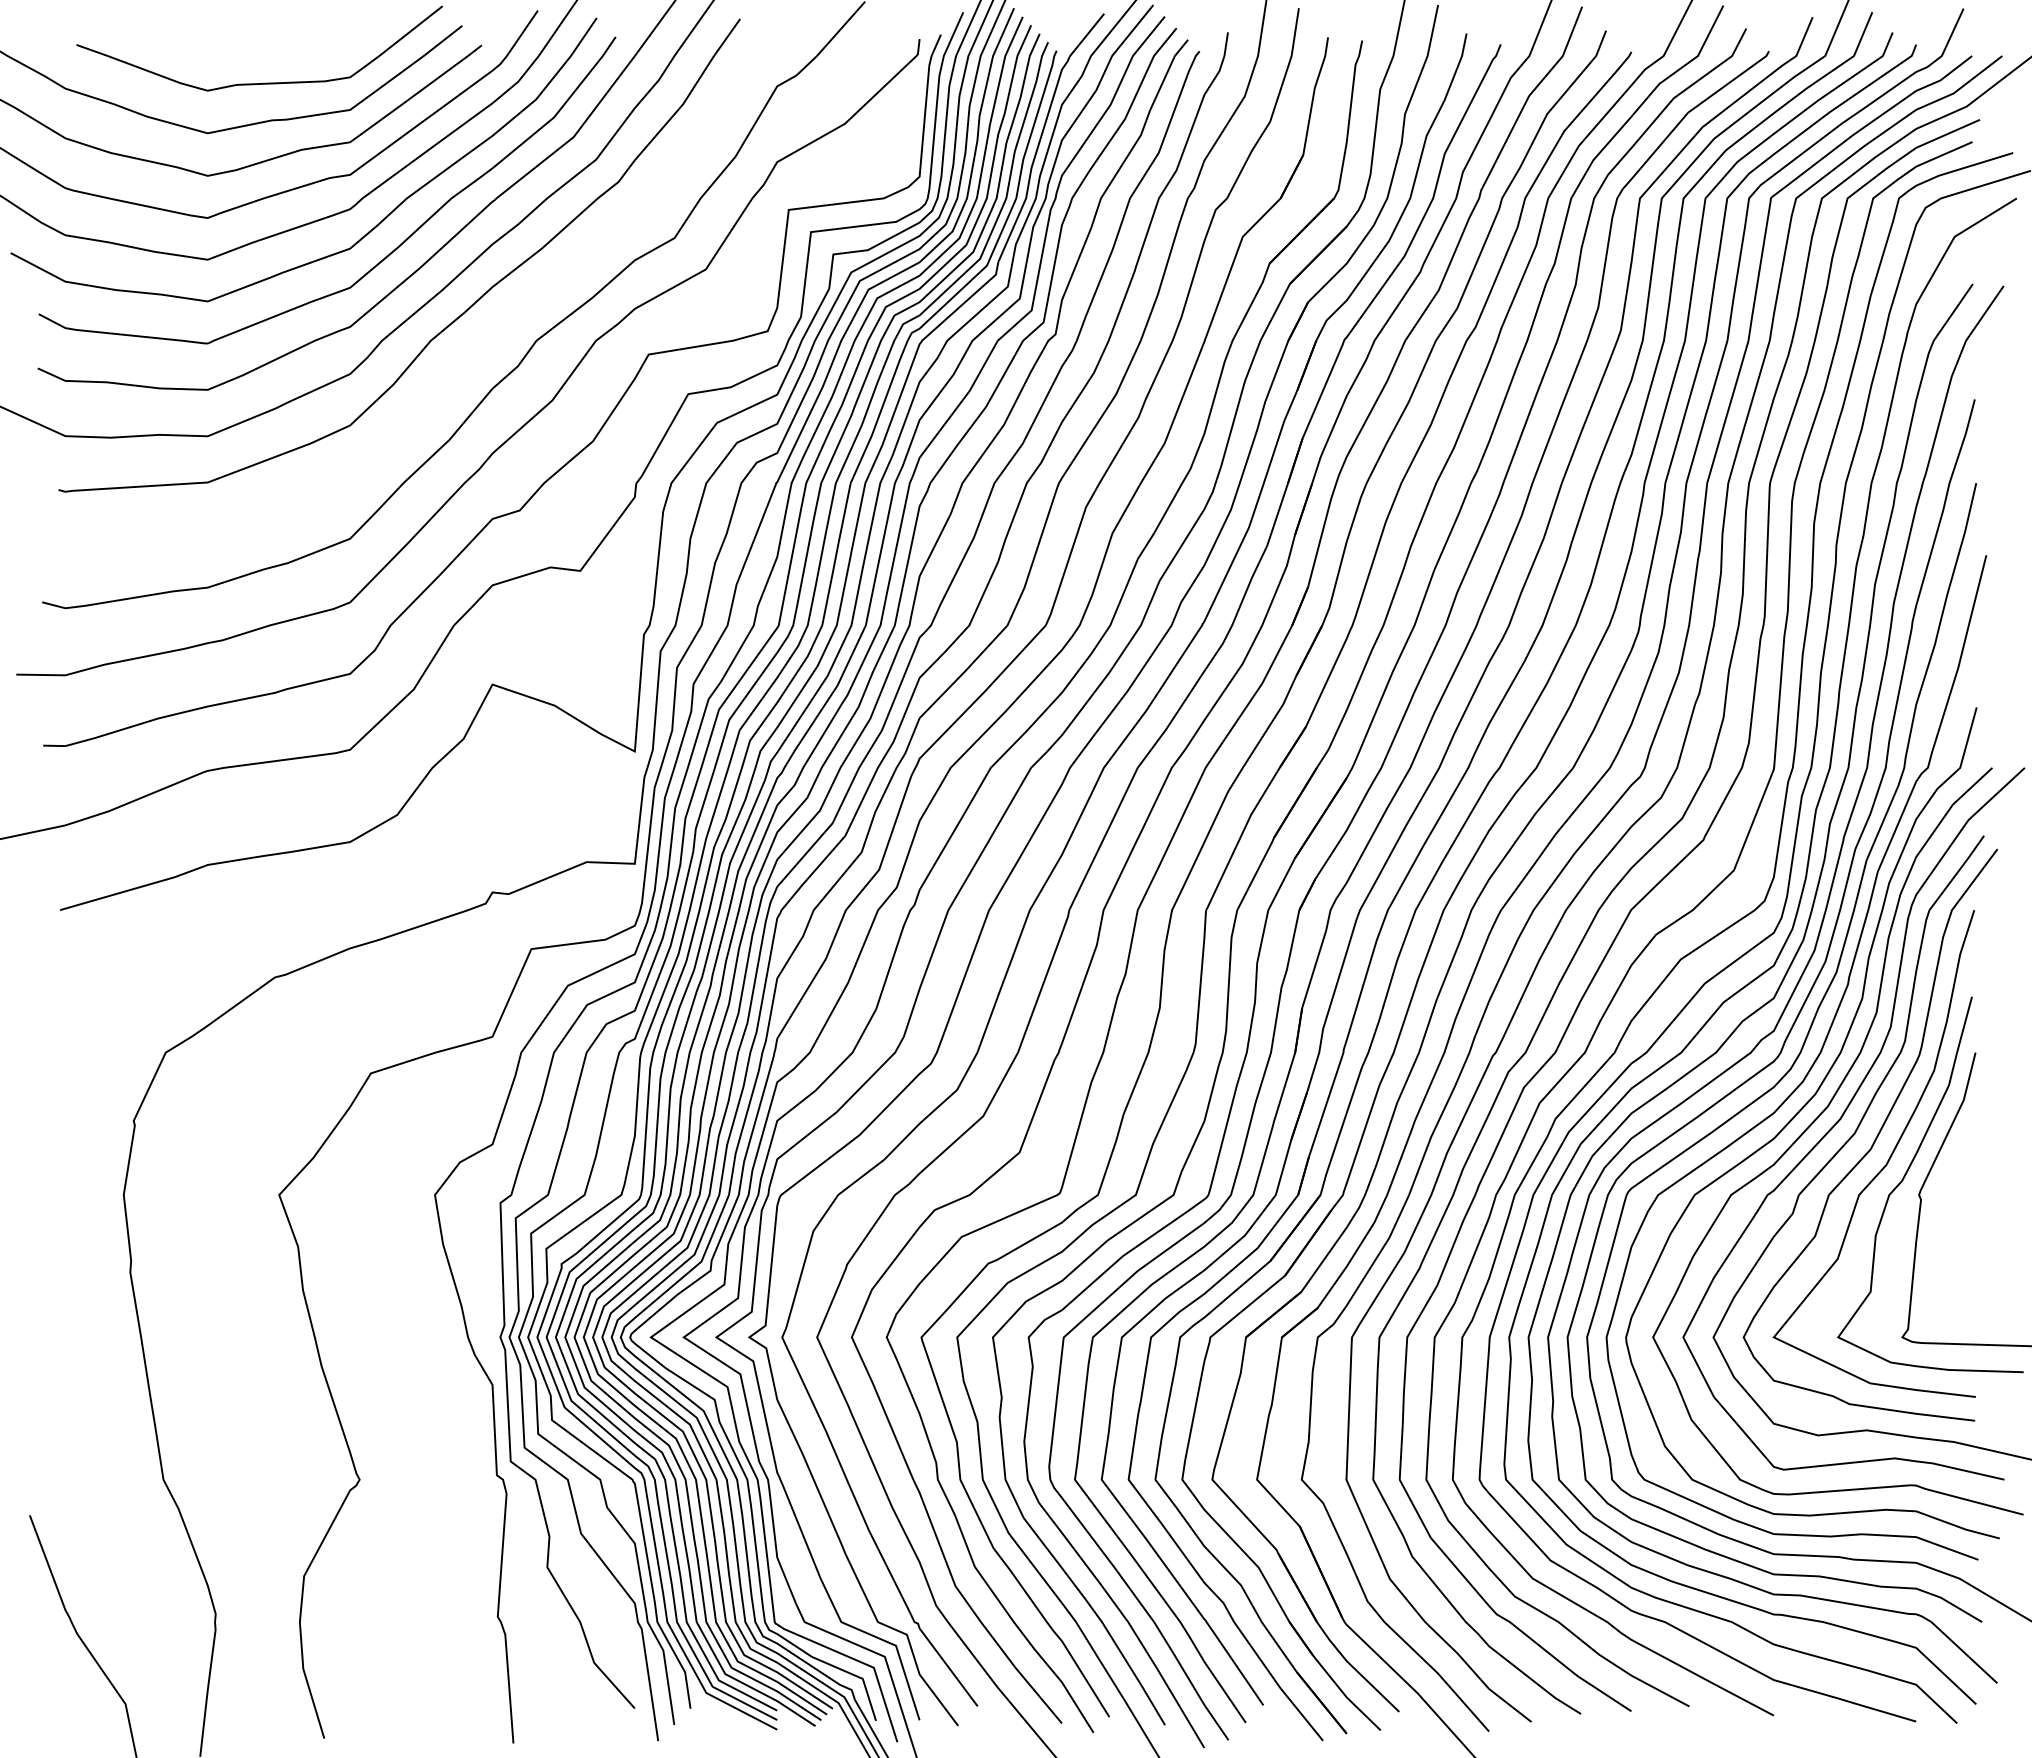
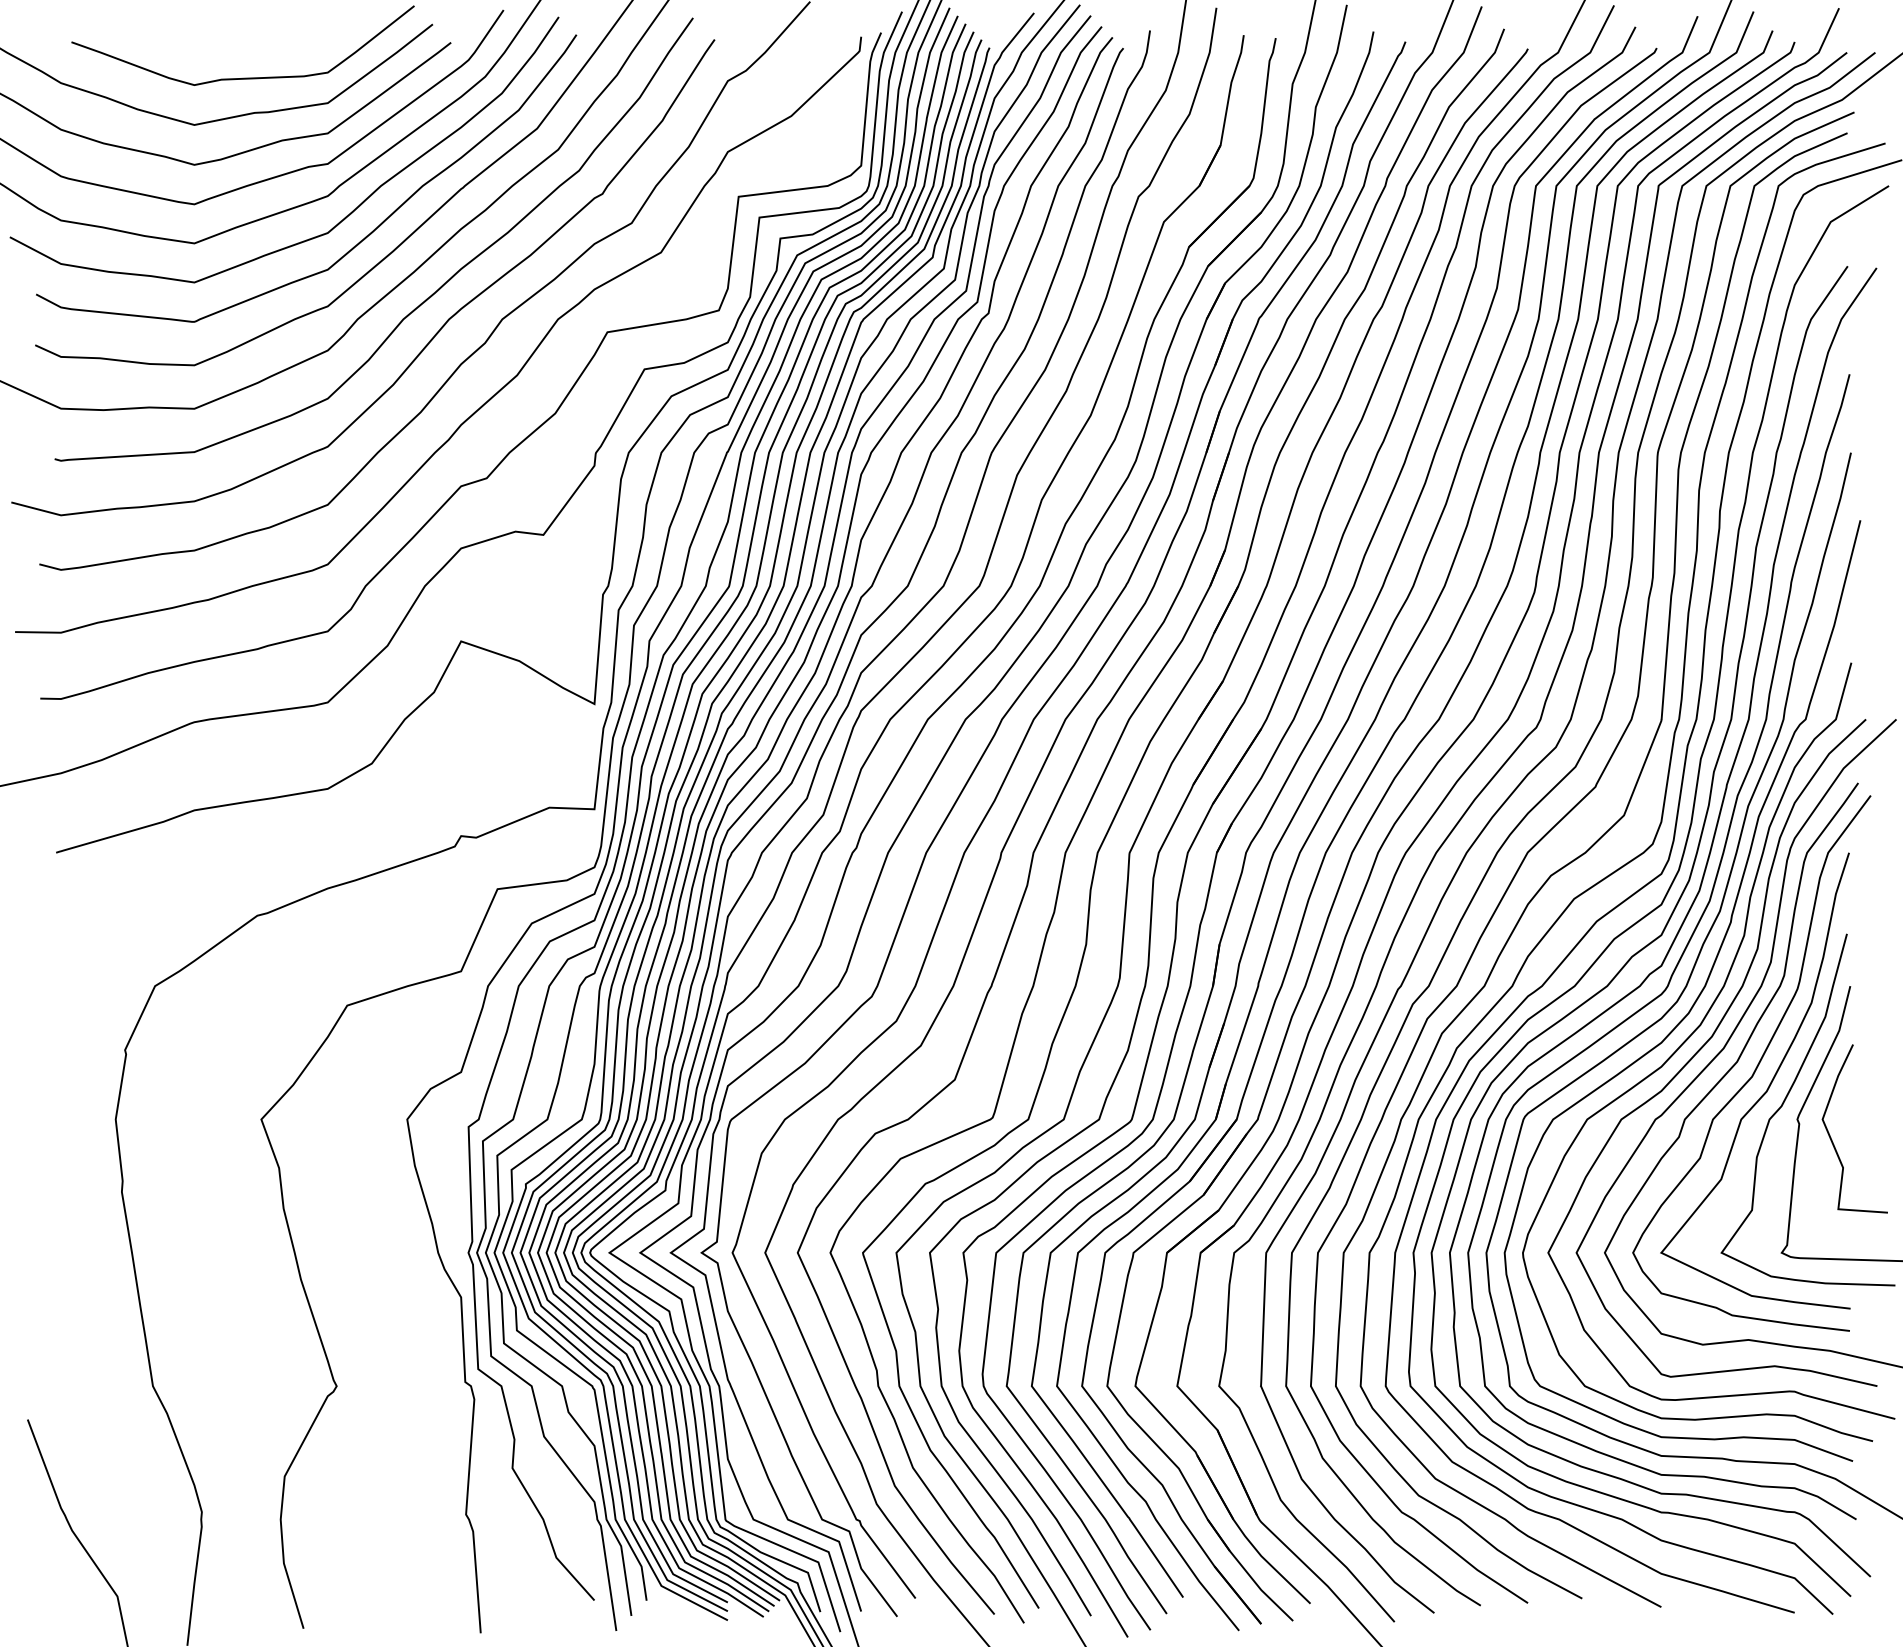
curve: (459, 362) -> (430, 339), added
curve: (1956, 1216) -> (1832, 1139), added

